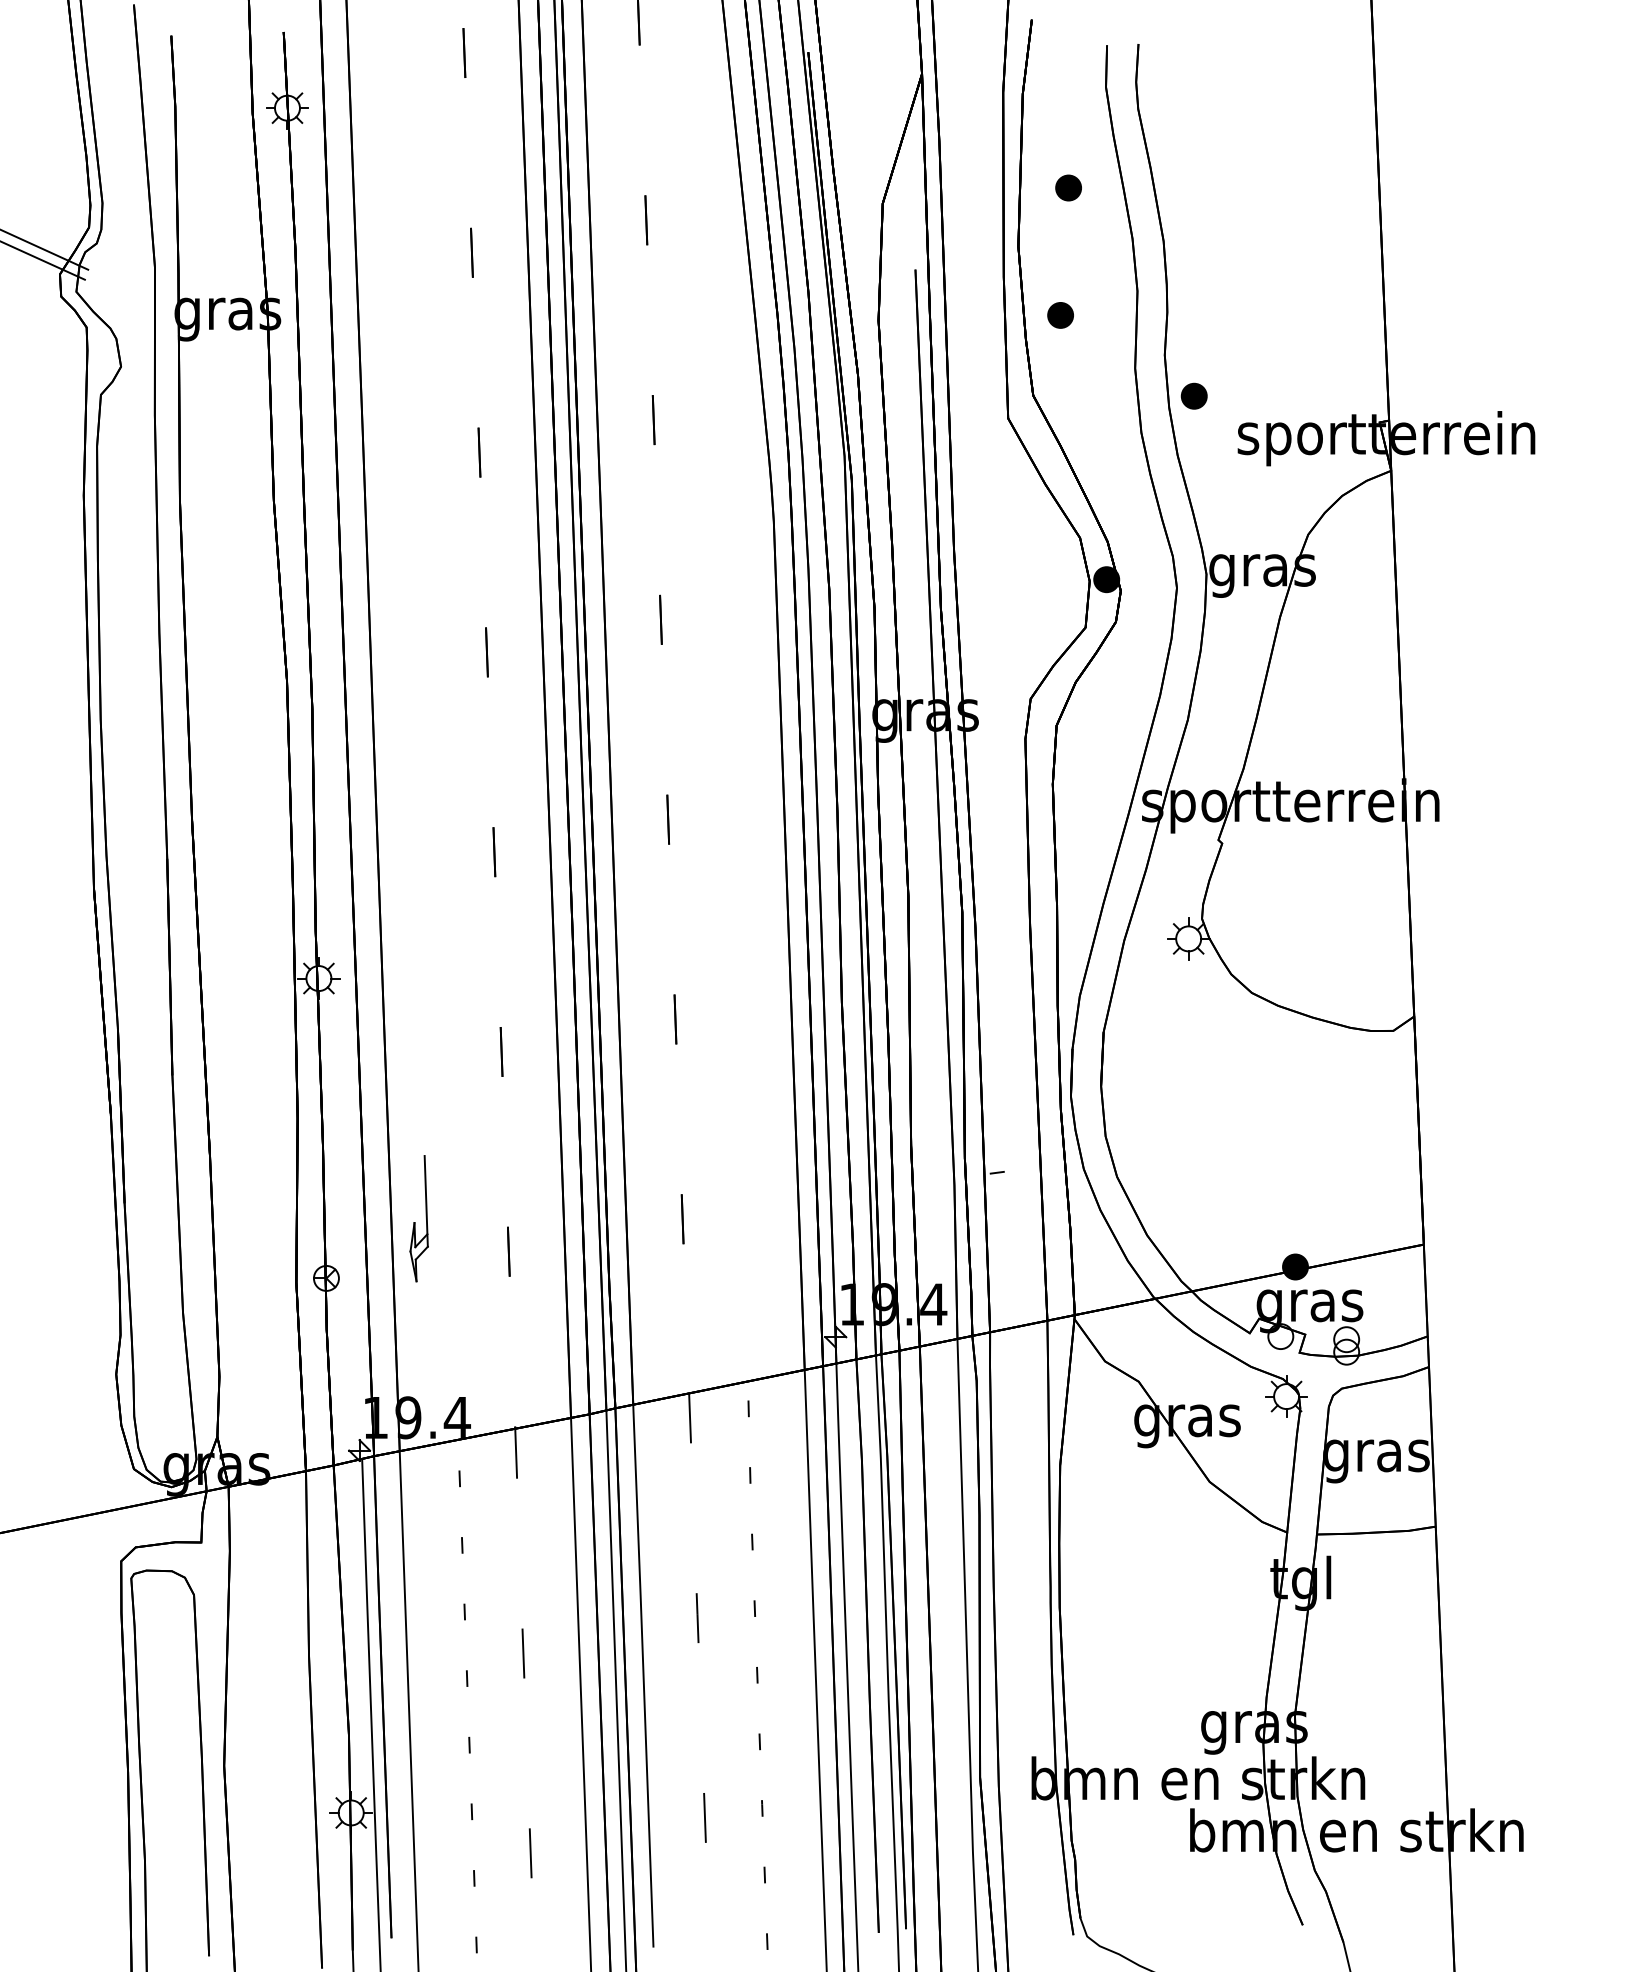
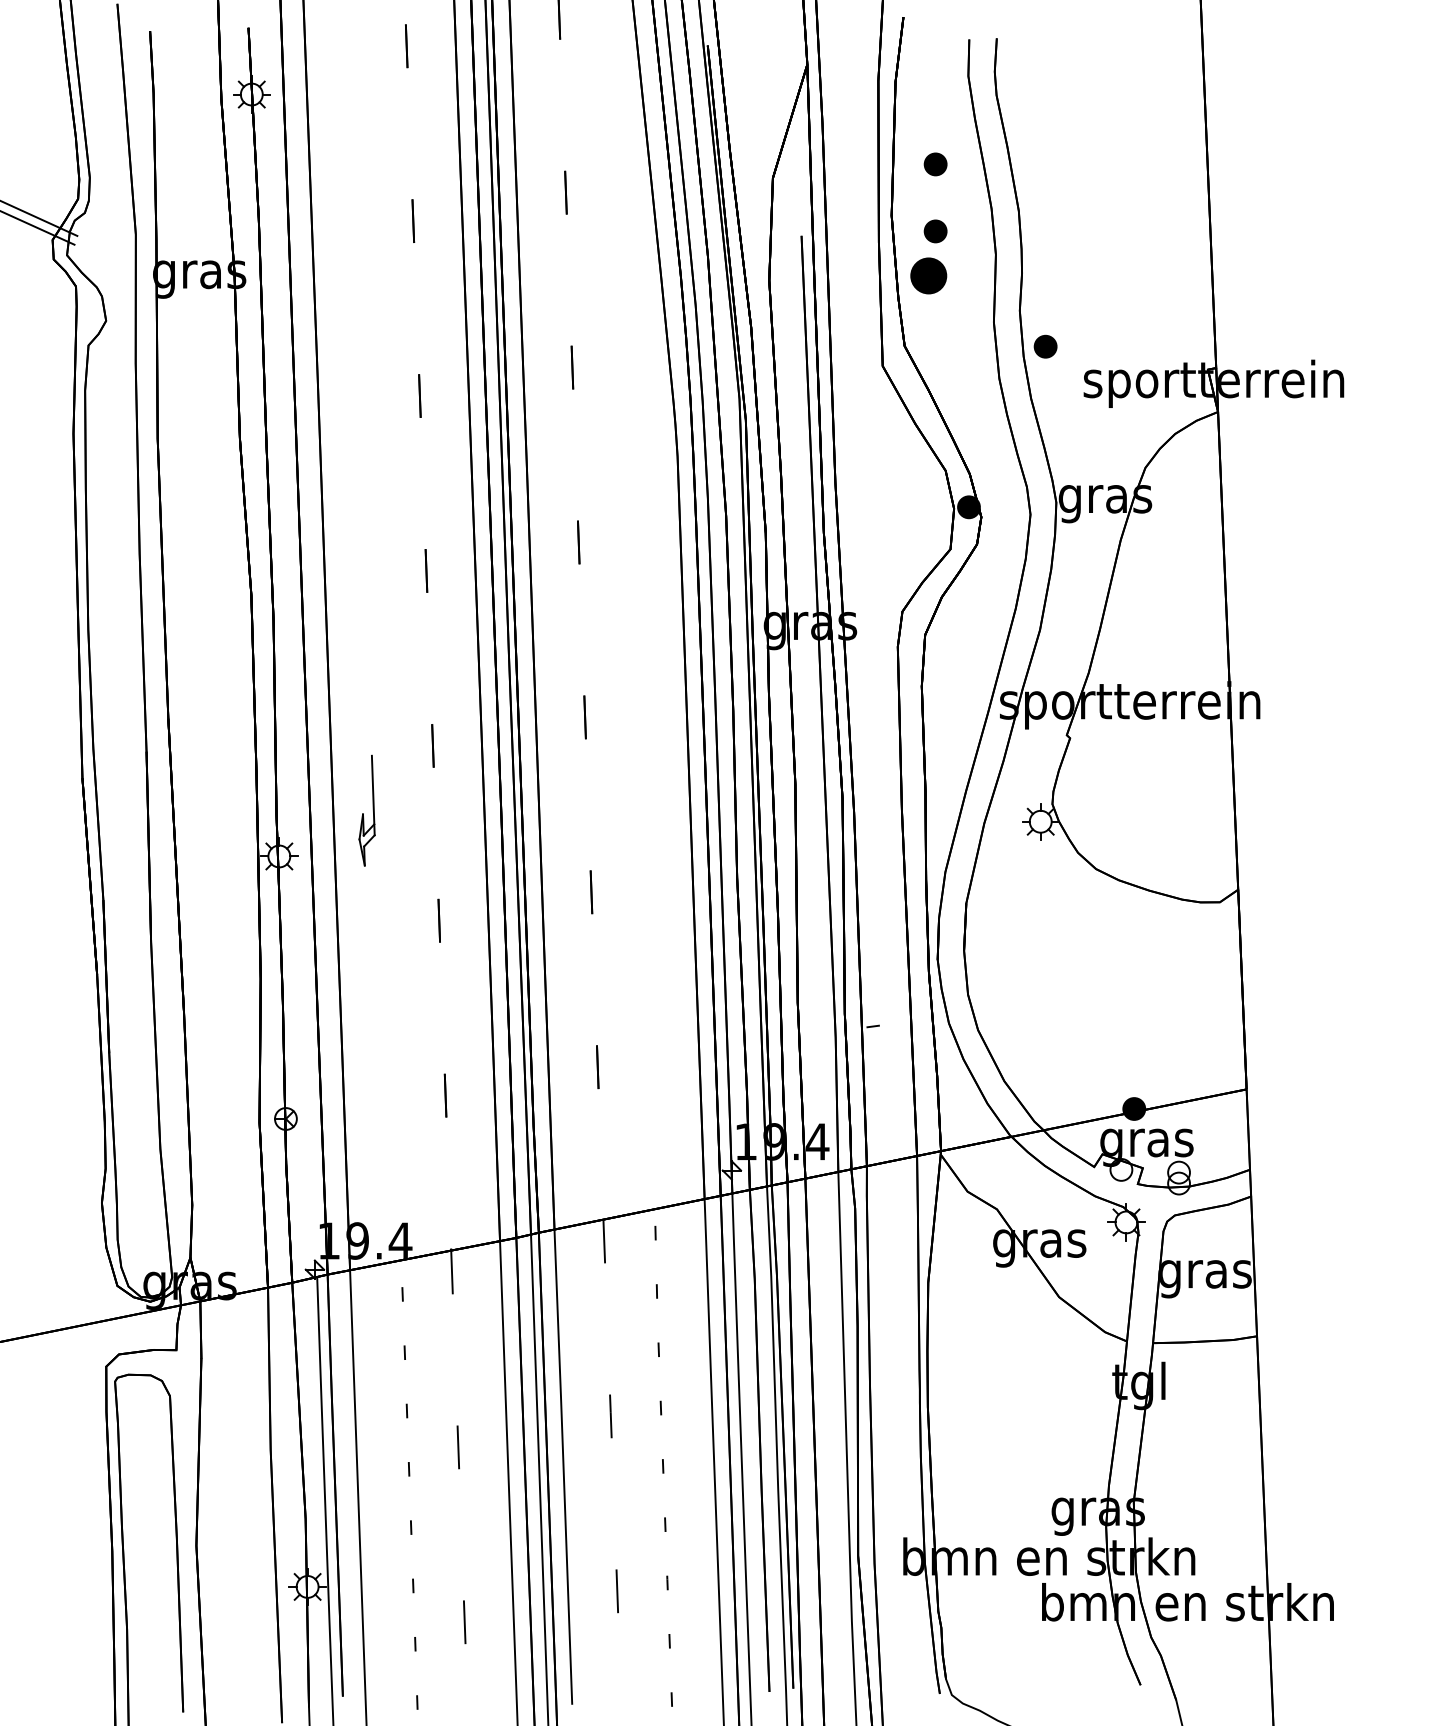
part: (1068, 264) -> (935, 231), added
part: (1060, 314) -> (928, 275), size x1.6
part: (418, 1218) -> (366, 810), moved

